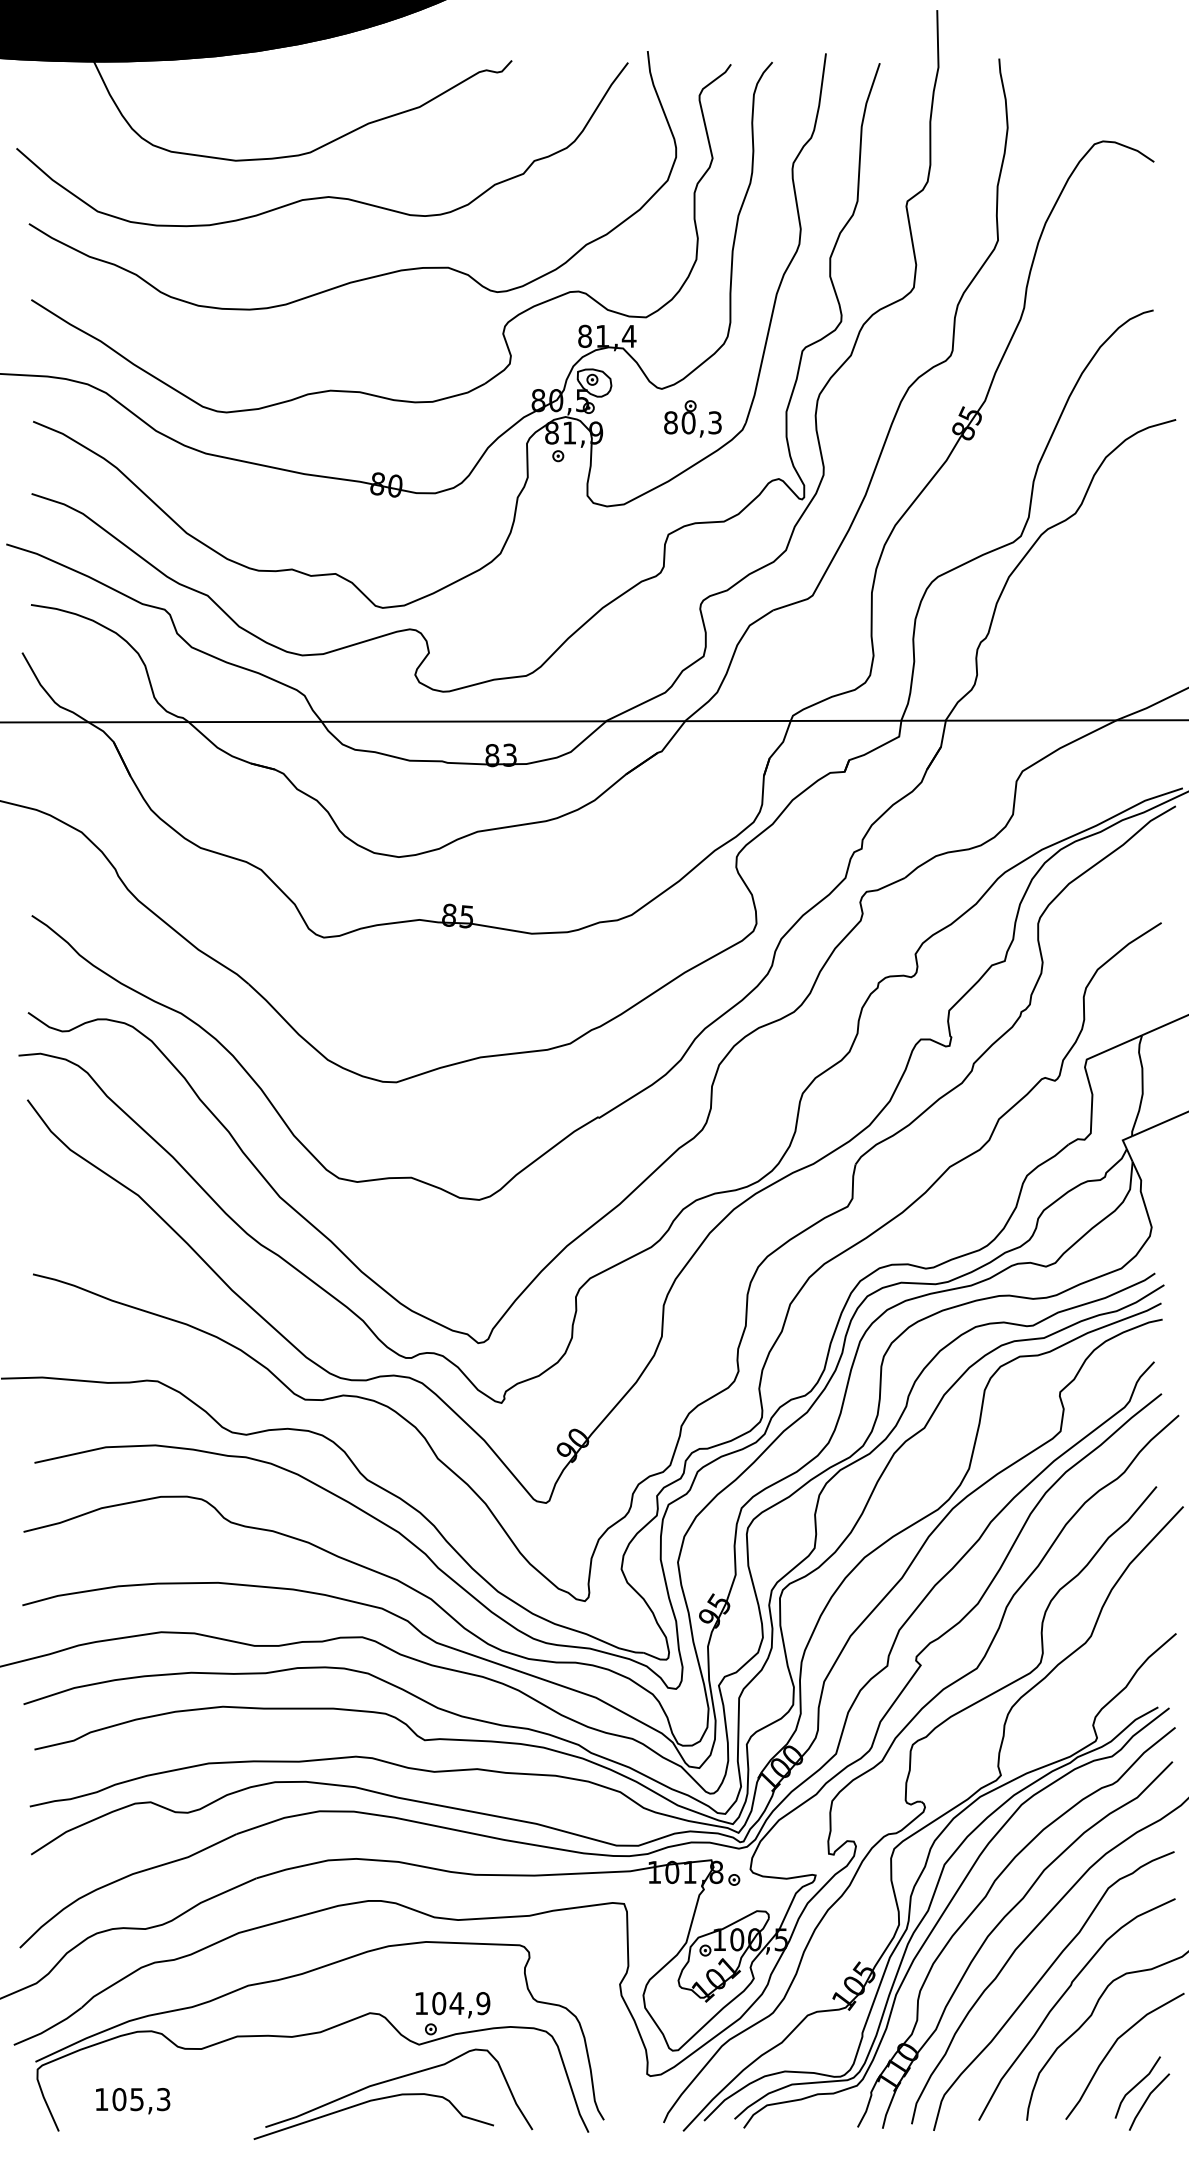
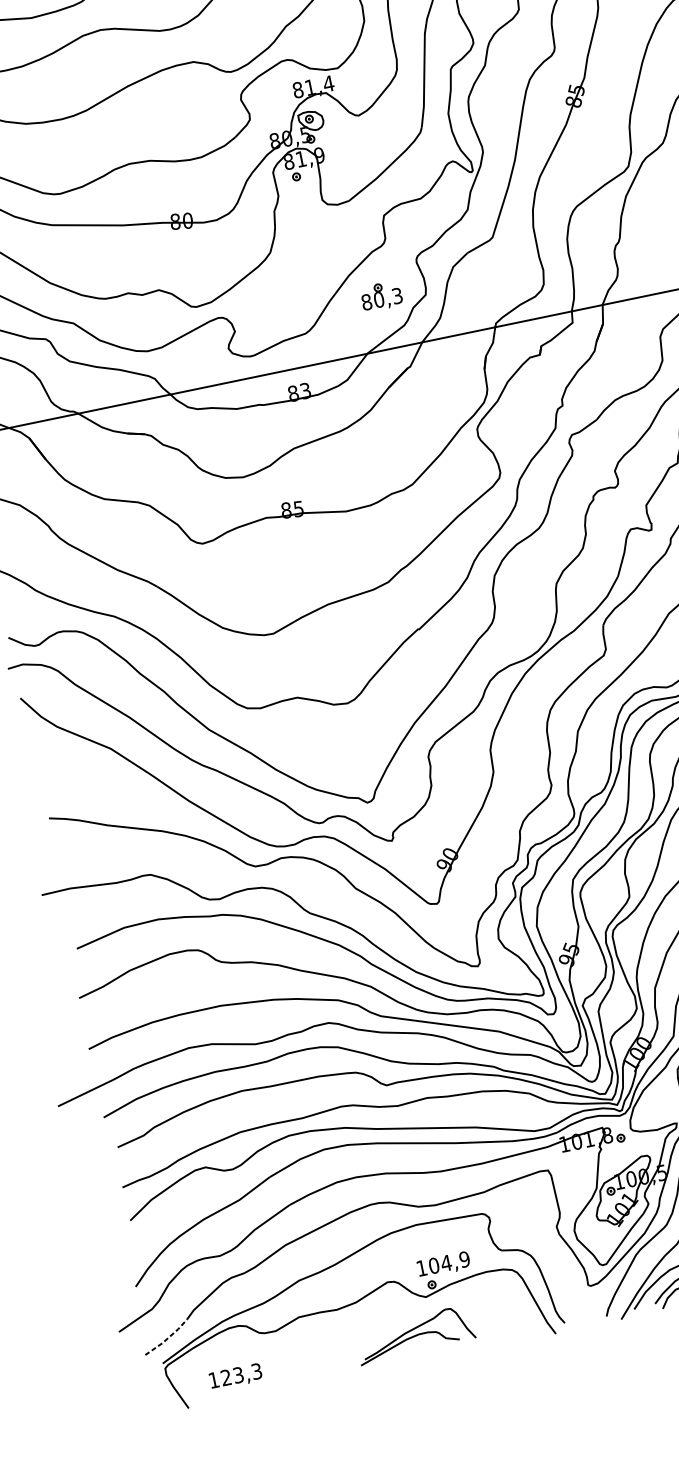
part: (692, 418) -> (381, 296), moved
line: (49, 2028) -> (167, 1338), solid -> dashed
part: (393, 2093) -> (415, 1334), size x0.6
text: (127, 2099) -> (231, 1376), 105,3 -> 123,3

